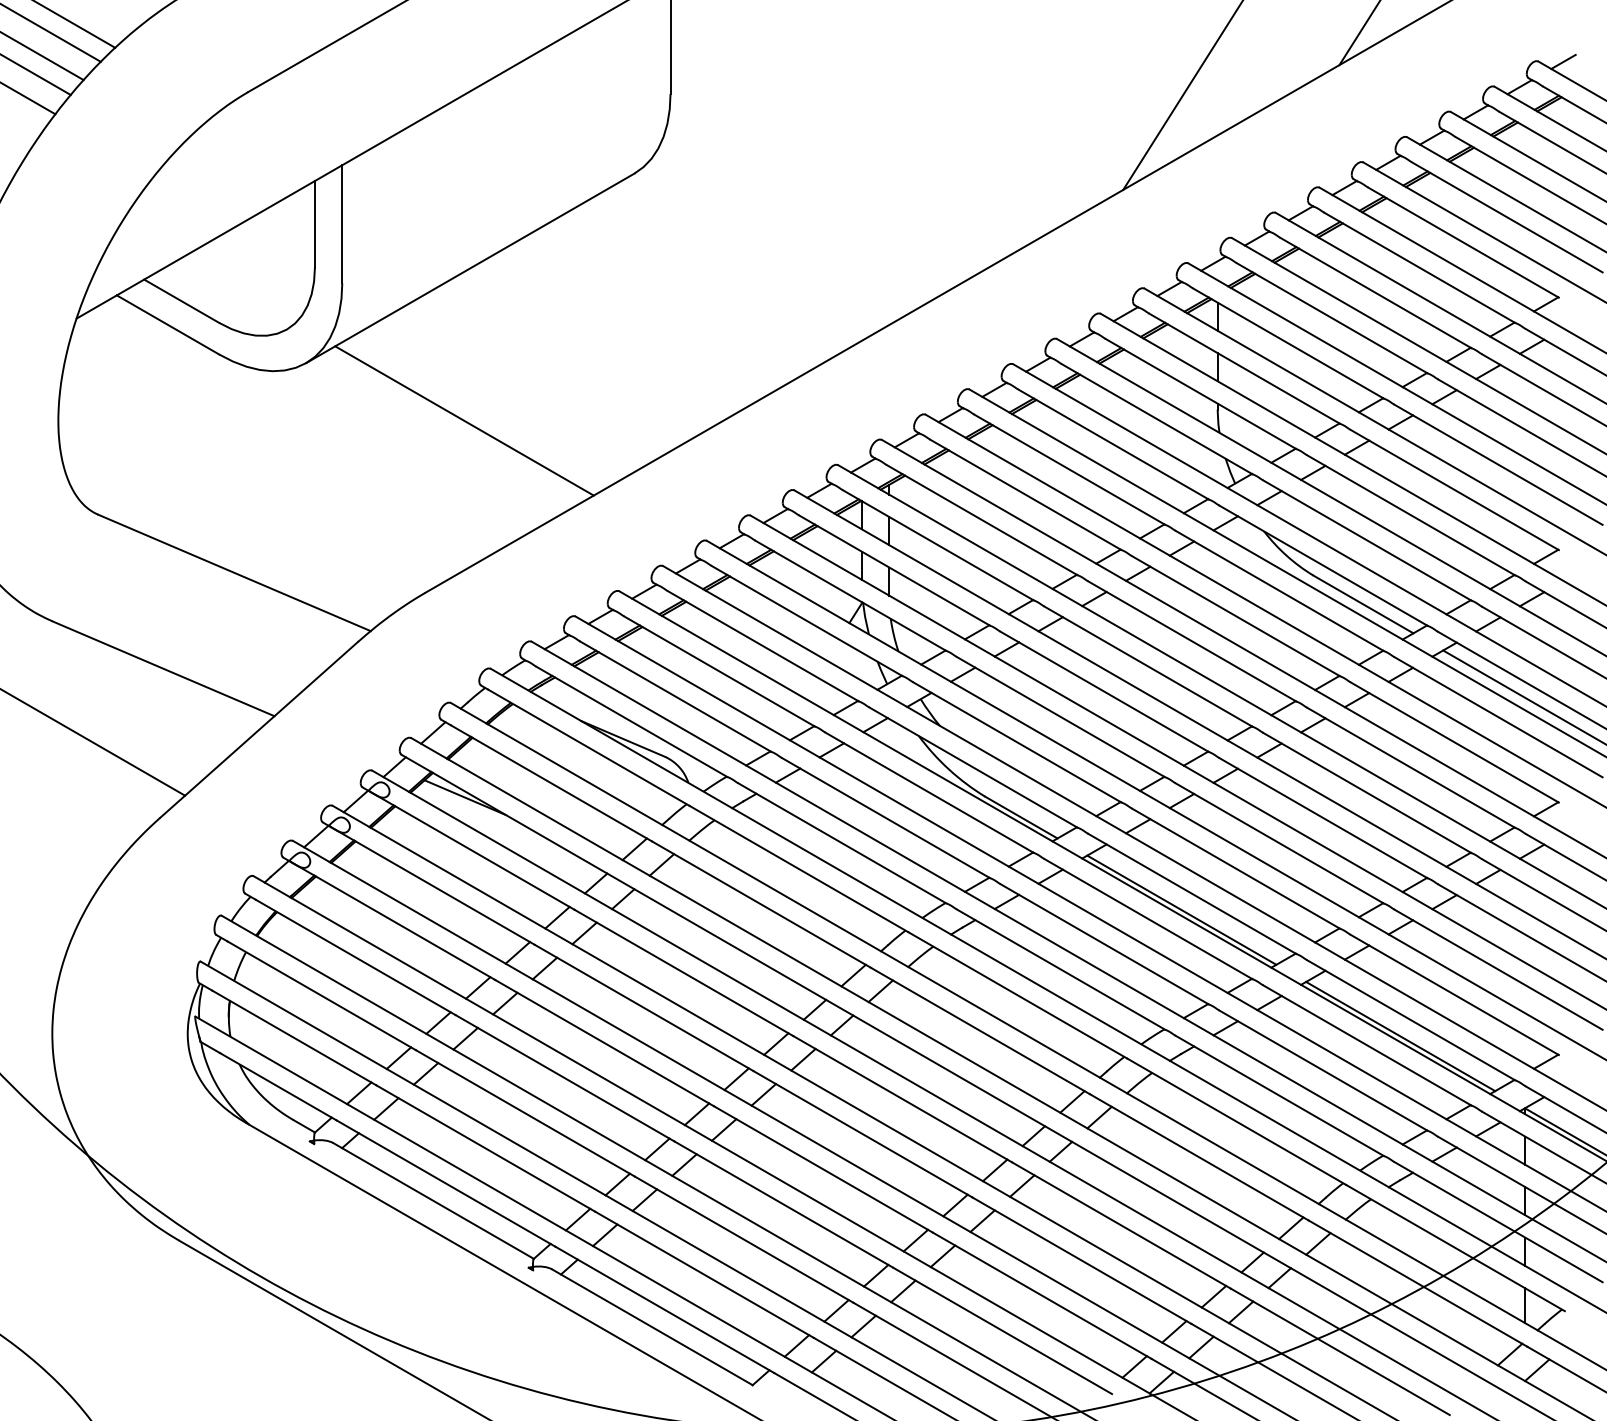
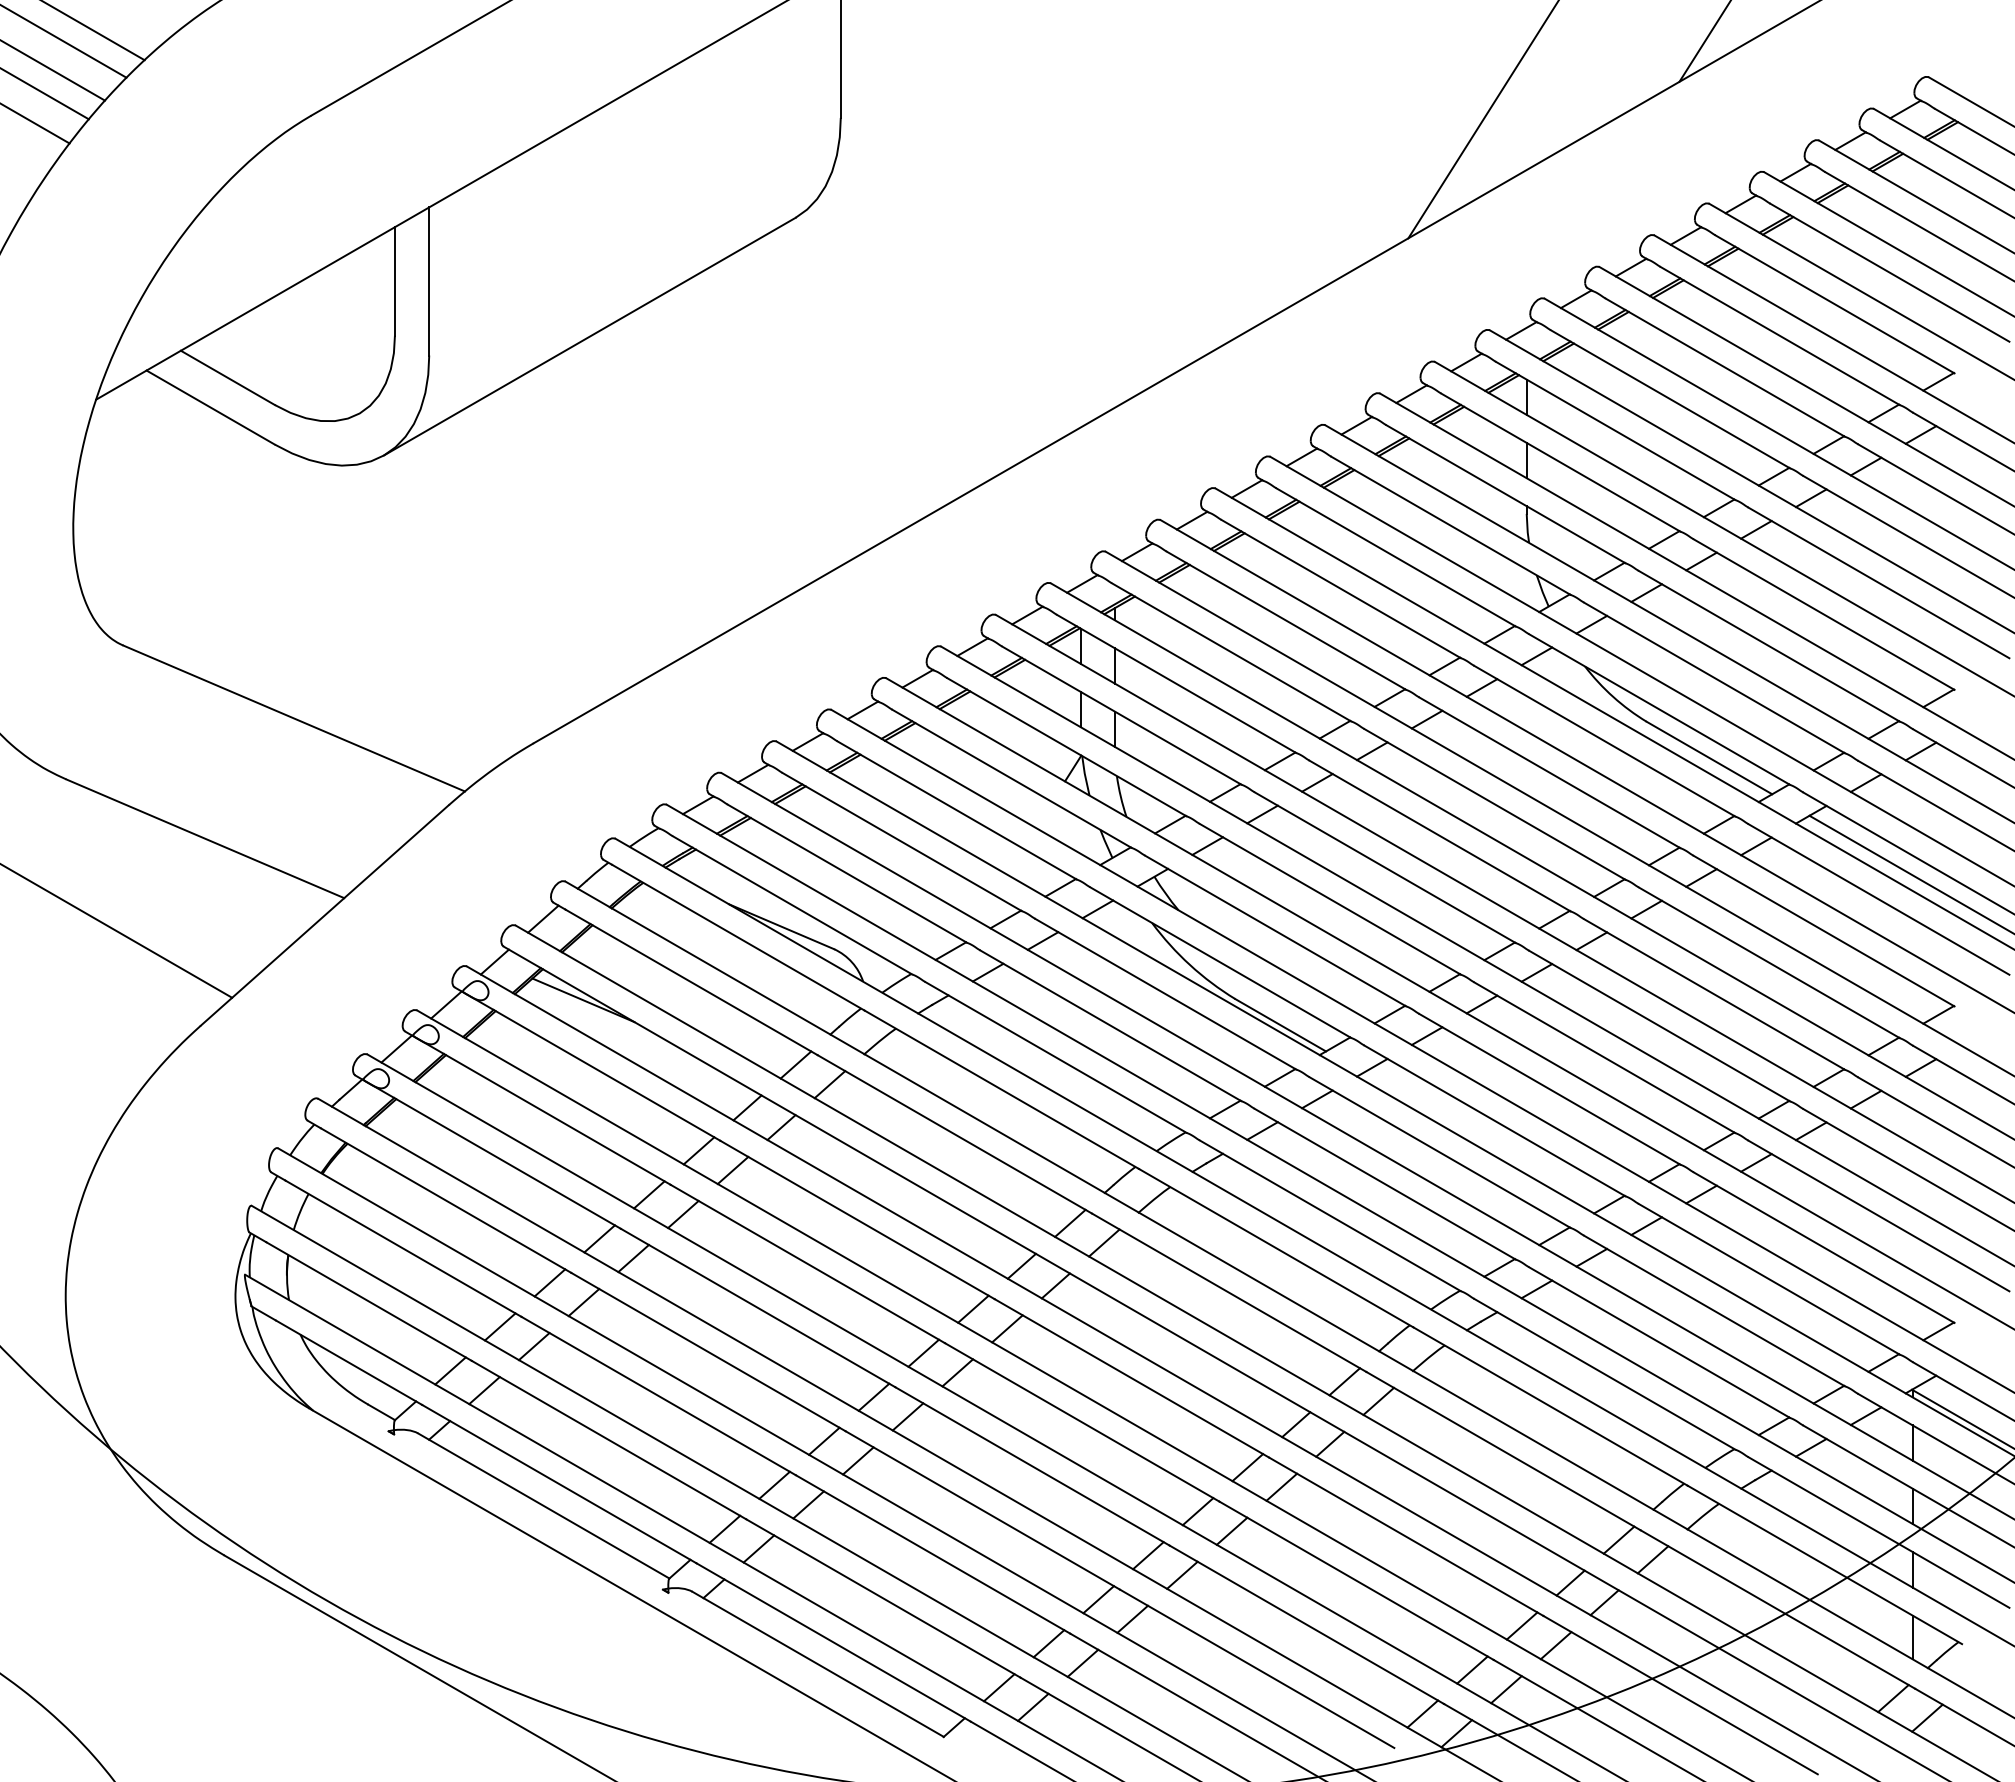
line: (1563, 61) -> (1960, 77), removed
line: (464, 420) -> (582, 527), removed
line: (1181, 909) -> (1481, 1140), removed
line: (1400, 1036) -> (1755, 1299), removed

